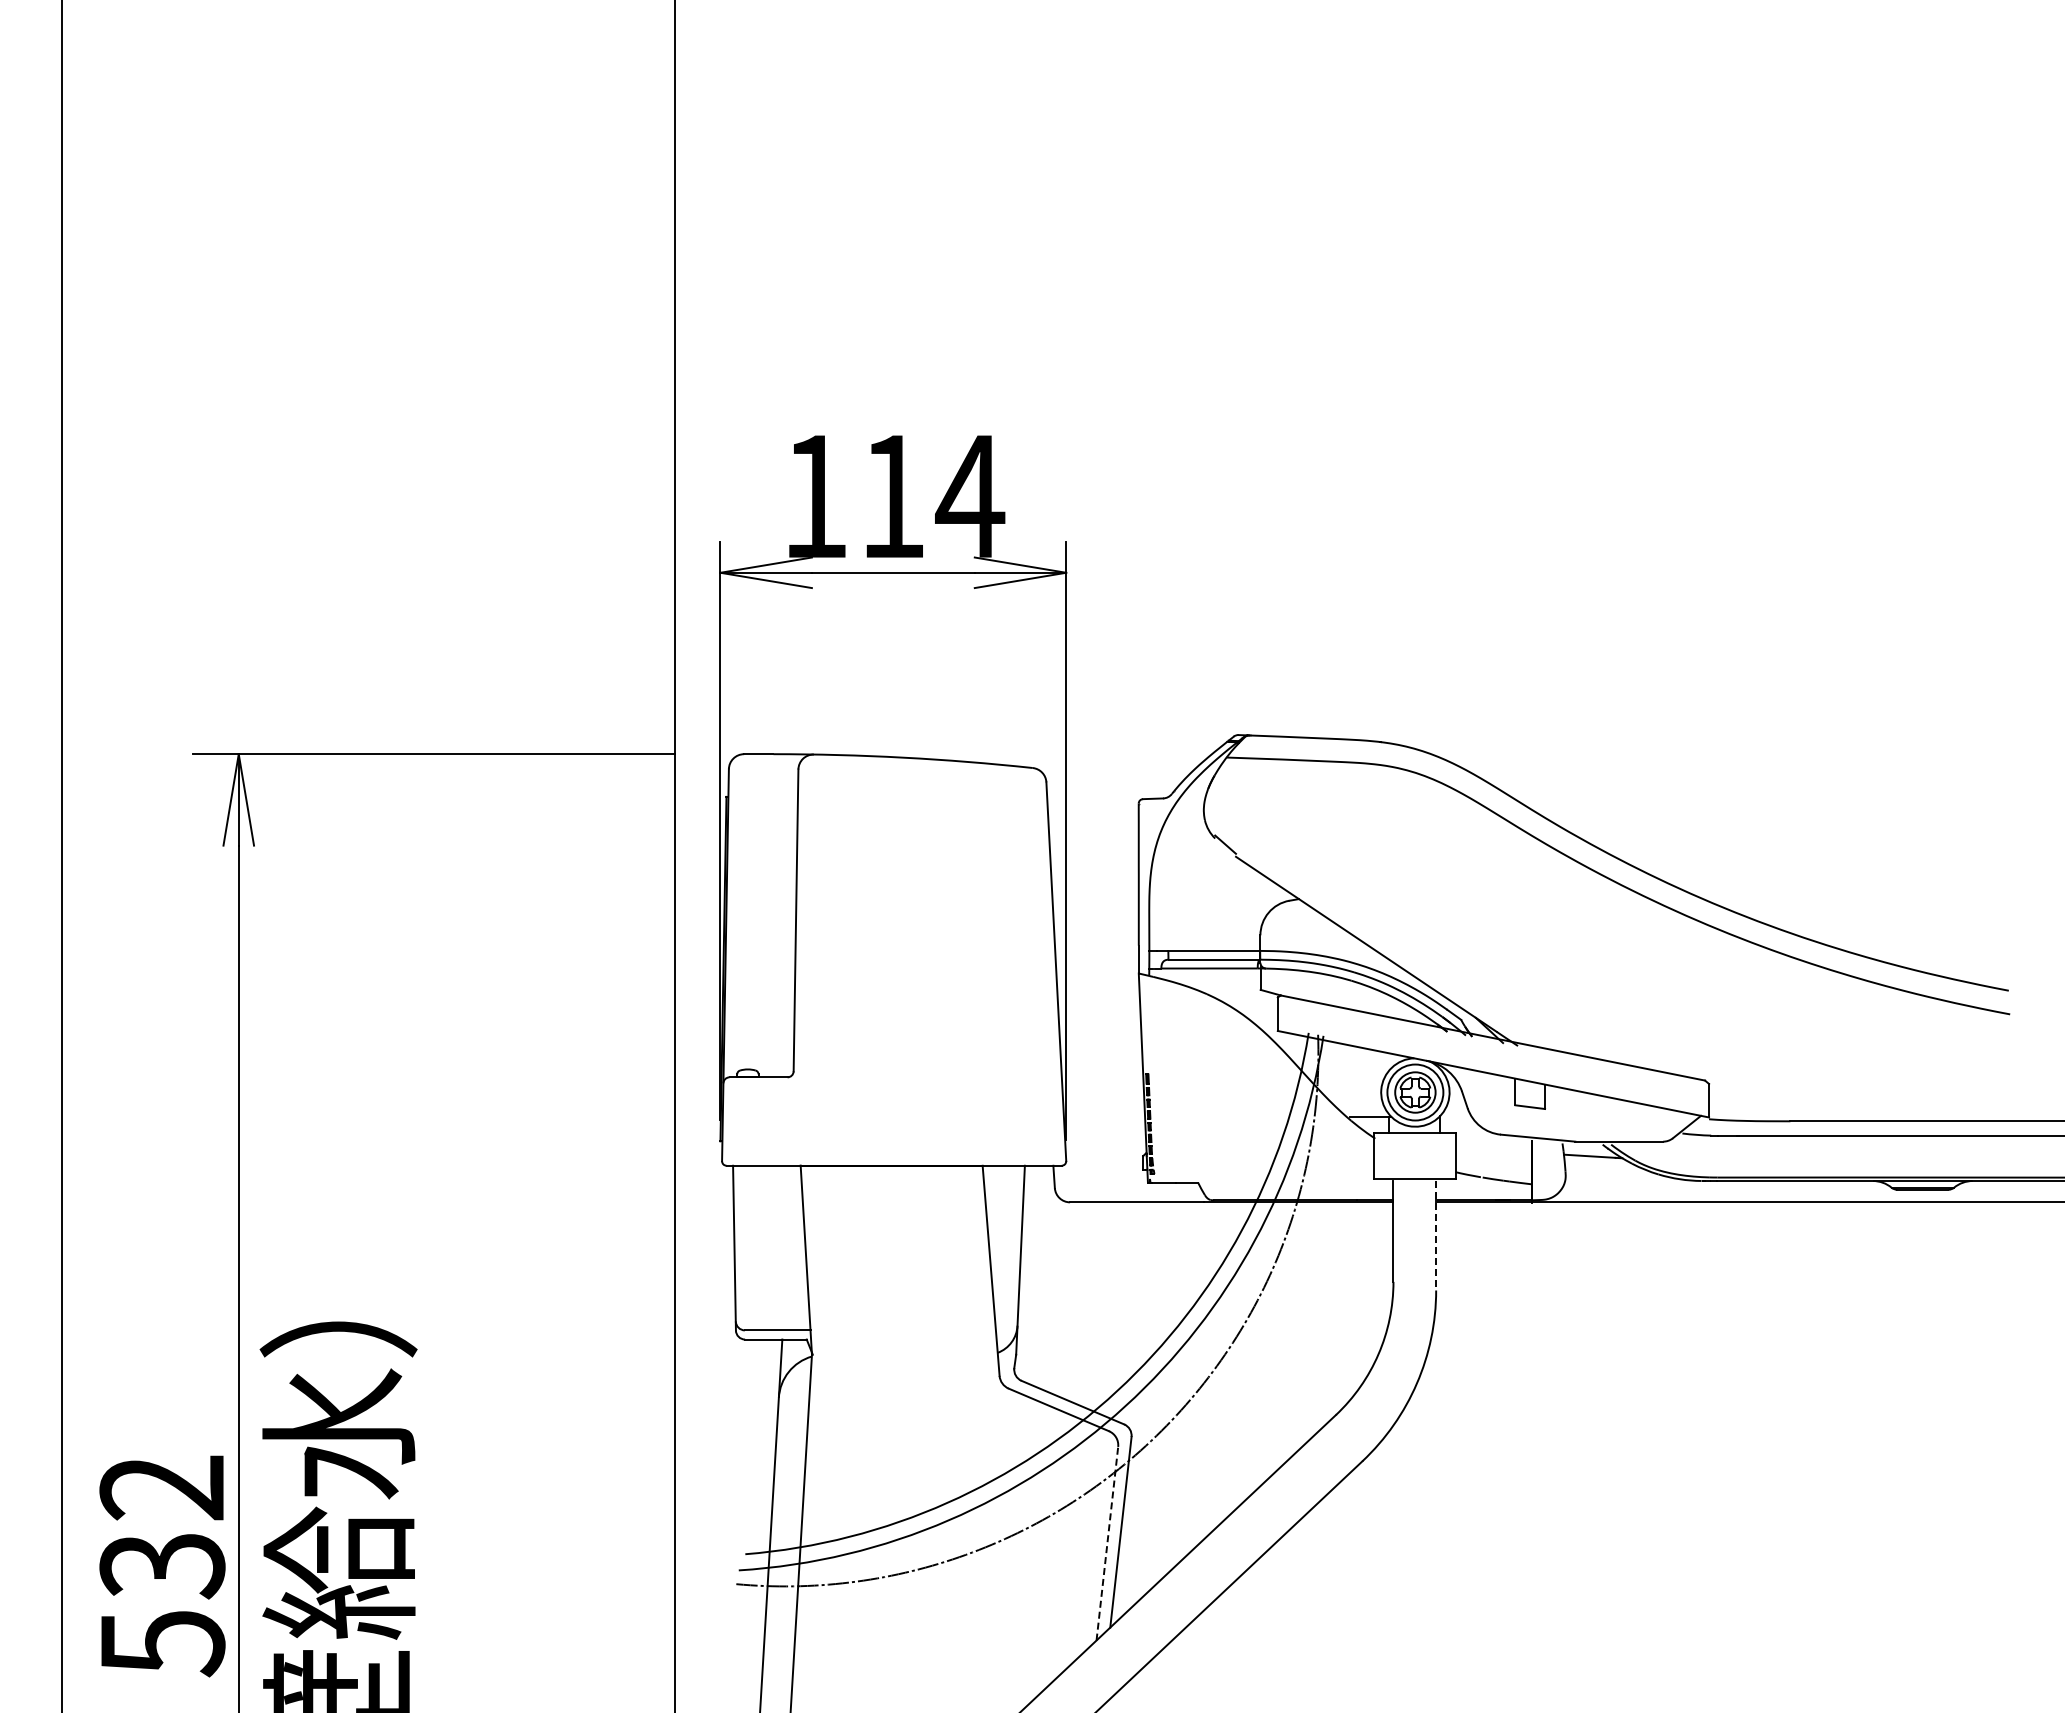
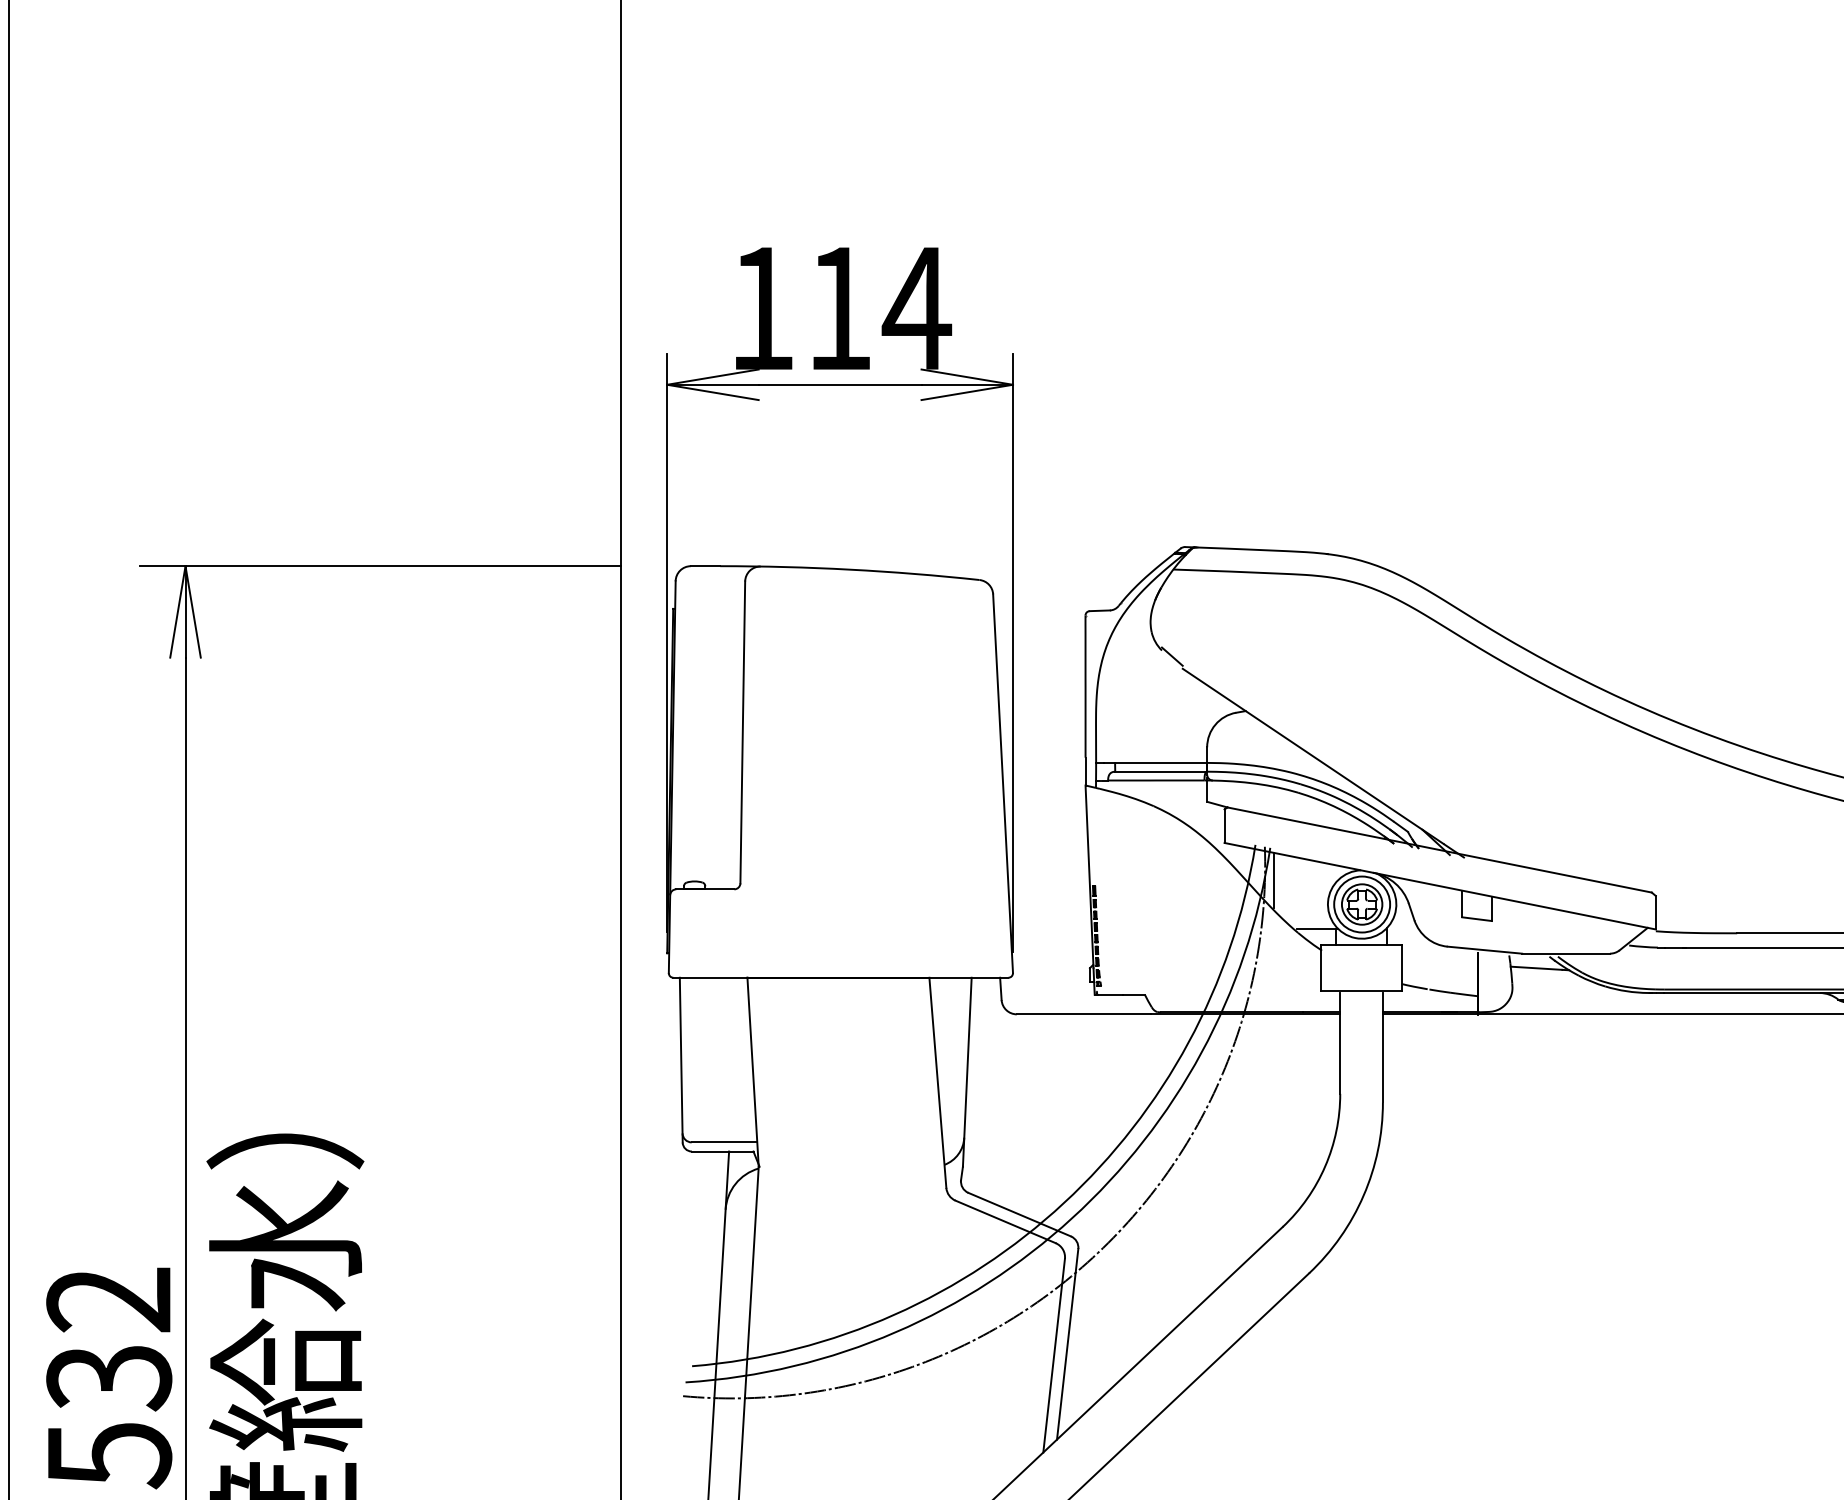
line: (1327, 1067) -> (1274, 879), added
line: (1436, 1235) -> (1383, 1047), dashed -> solid
line: (1107, 1543) -> (1054, 1355), dashed -> solid

